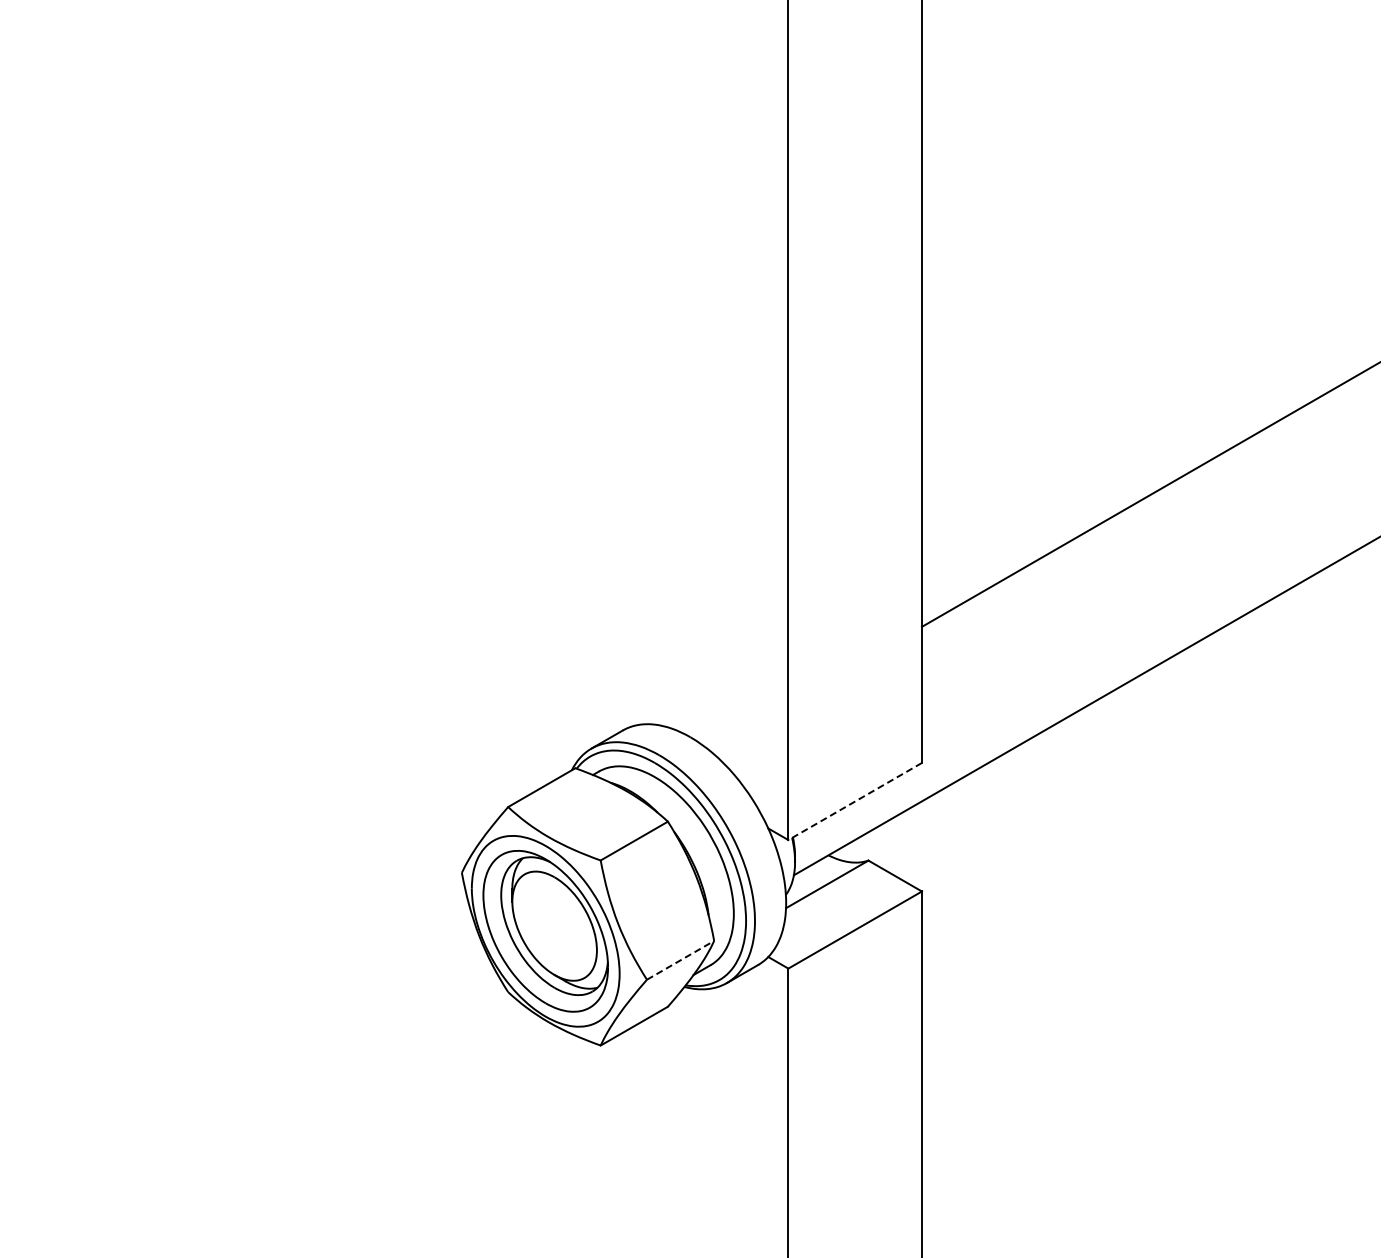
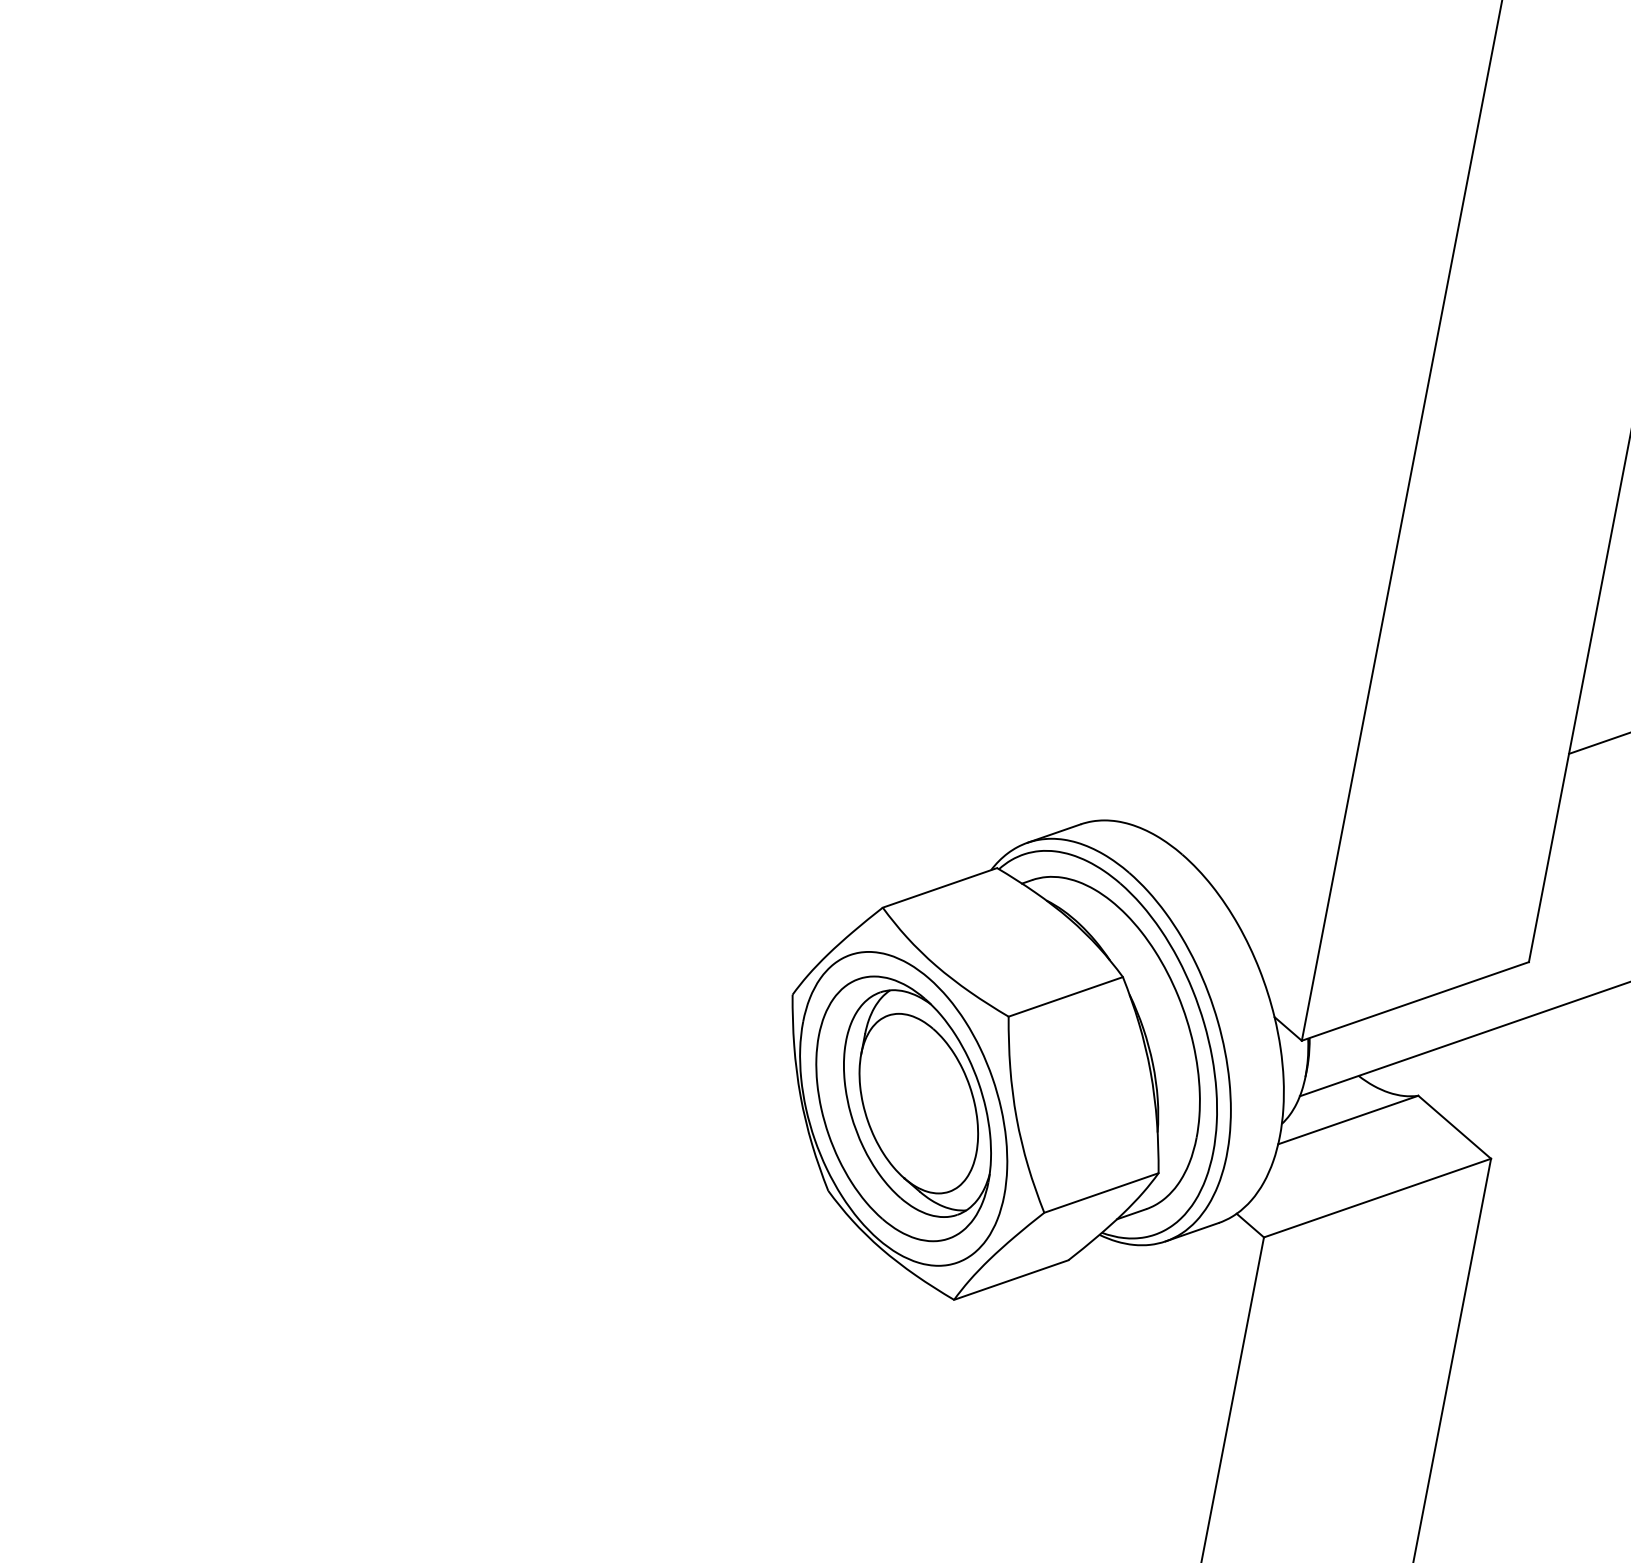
line: (854, 801) -> (1414, 1001), dashed -> solid
line: (680, 960) -> (1101, 1193), dashed -> solid

